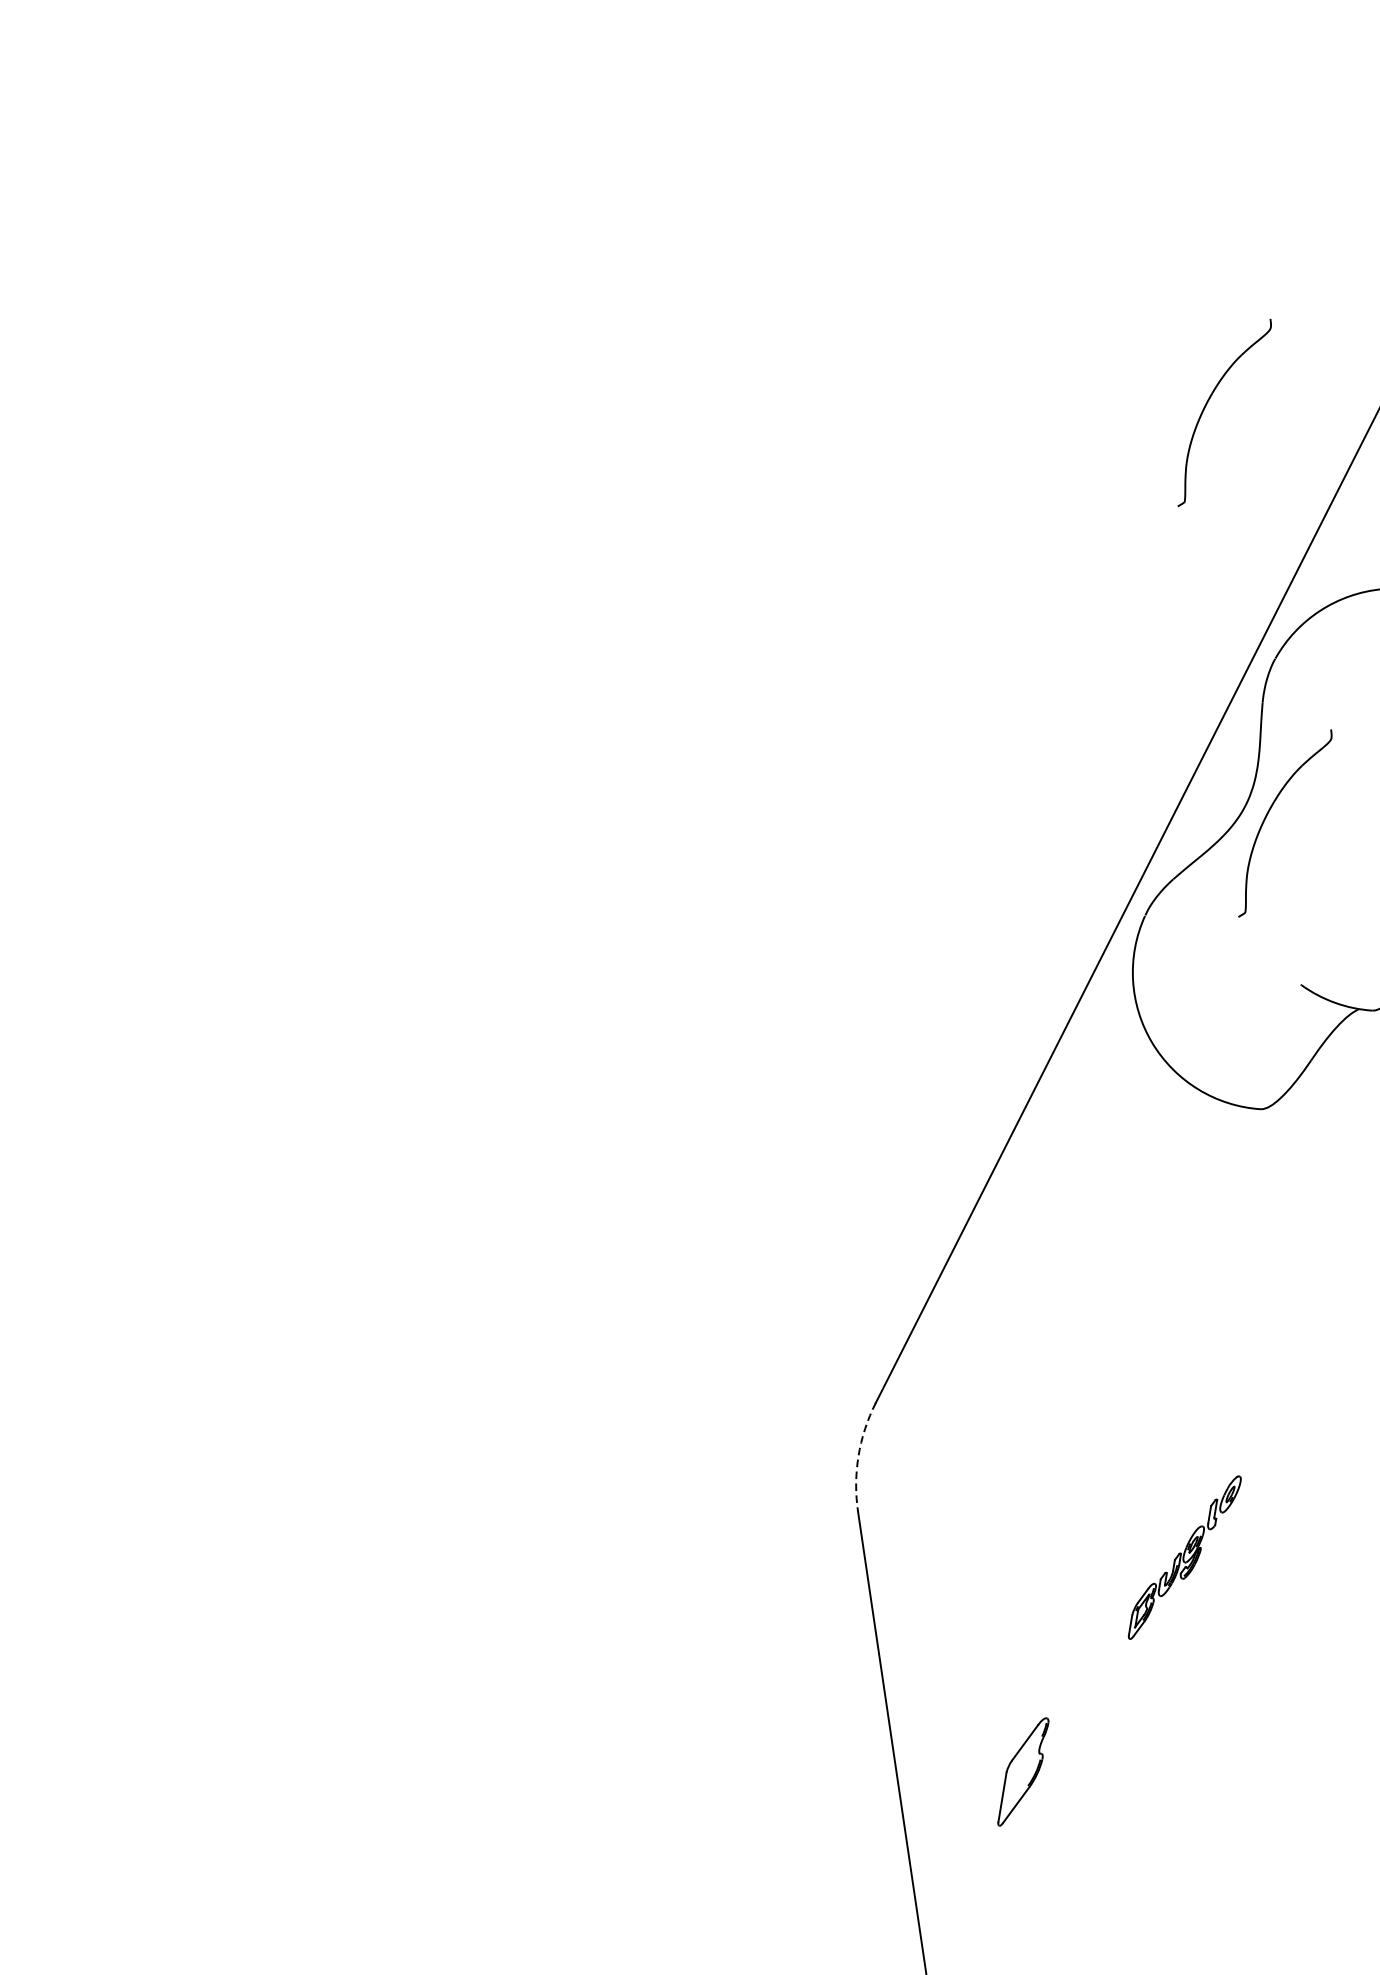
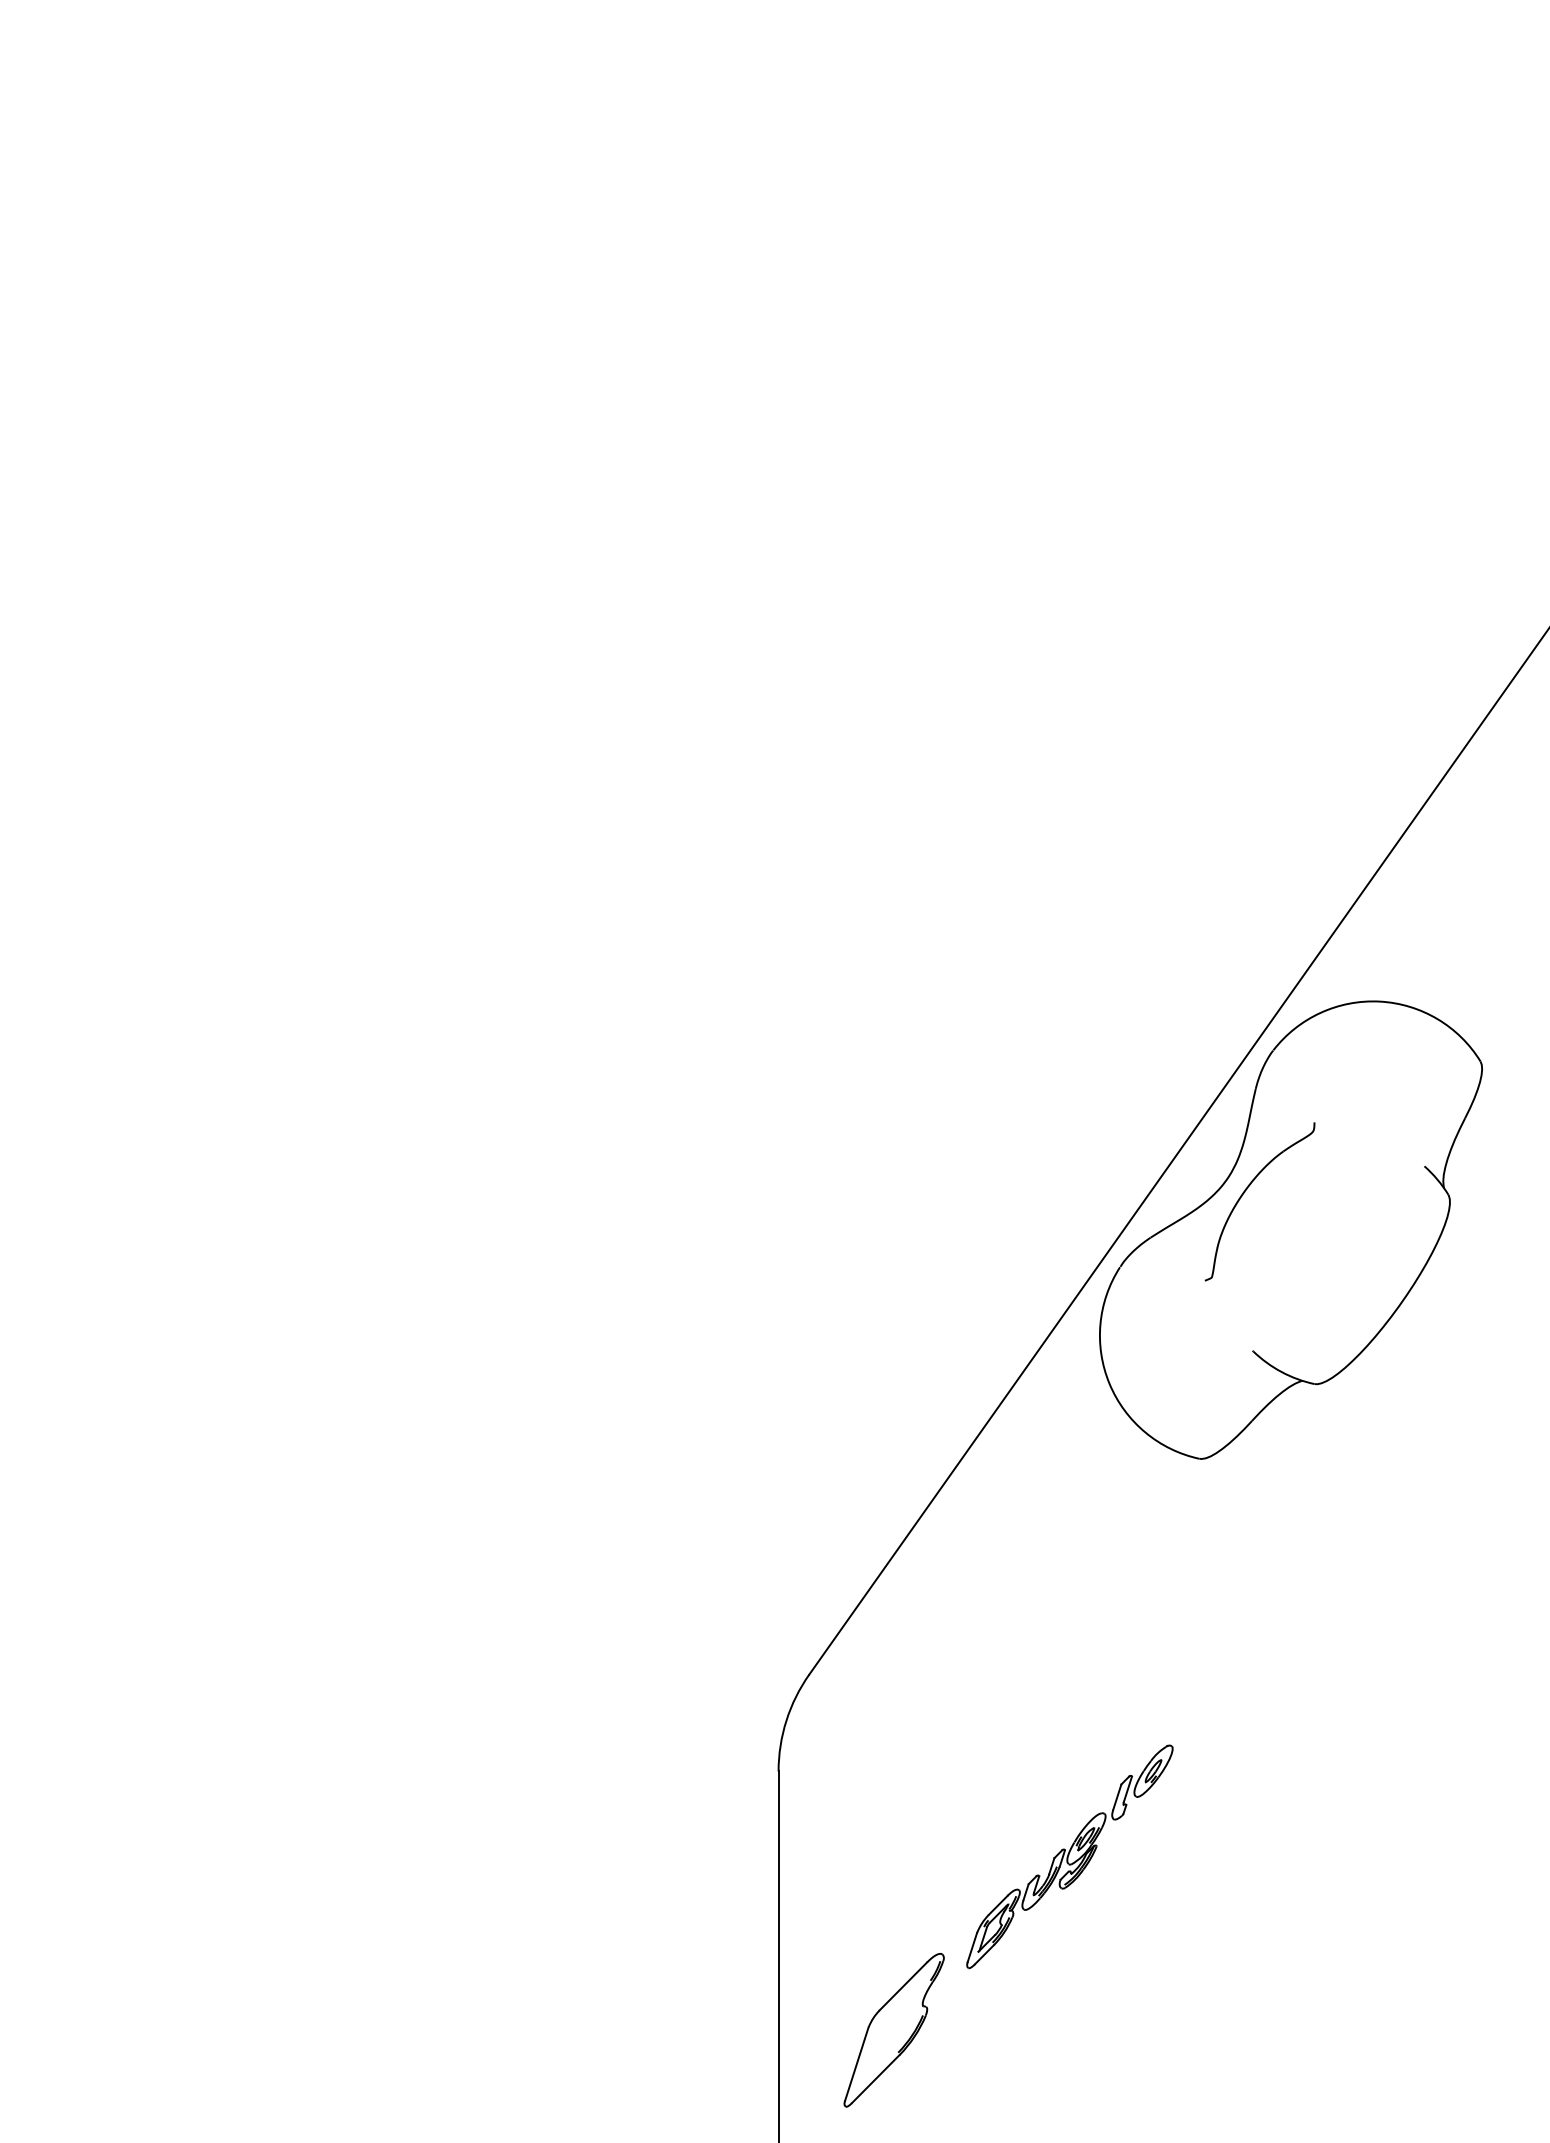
part: (1207, 405) -> (1245, 810), removed
arc: (858, 1456) -> (786, 1720), dashed -> solid
part: (1184, 1557) -> (1069, 1856), size x1.67
part: (1022, 1772) -> (893, 2030), size x1.67

